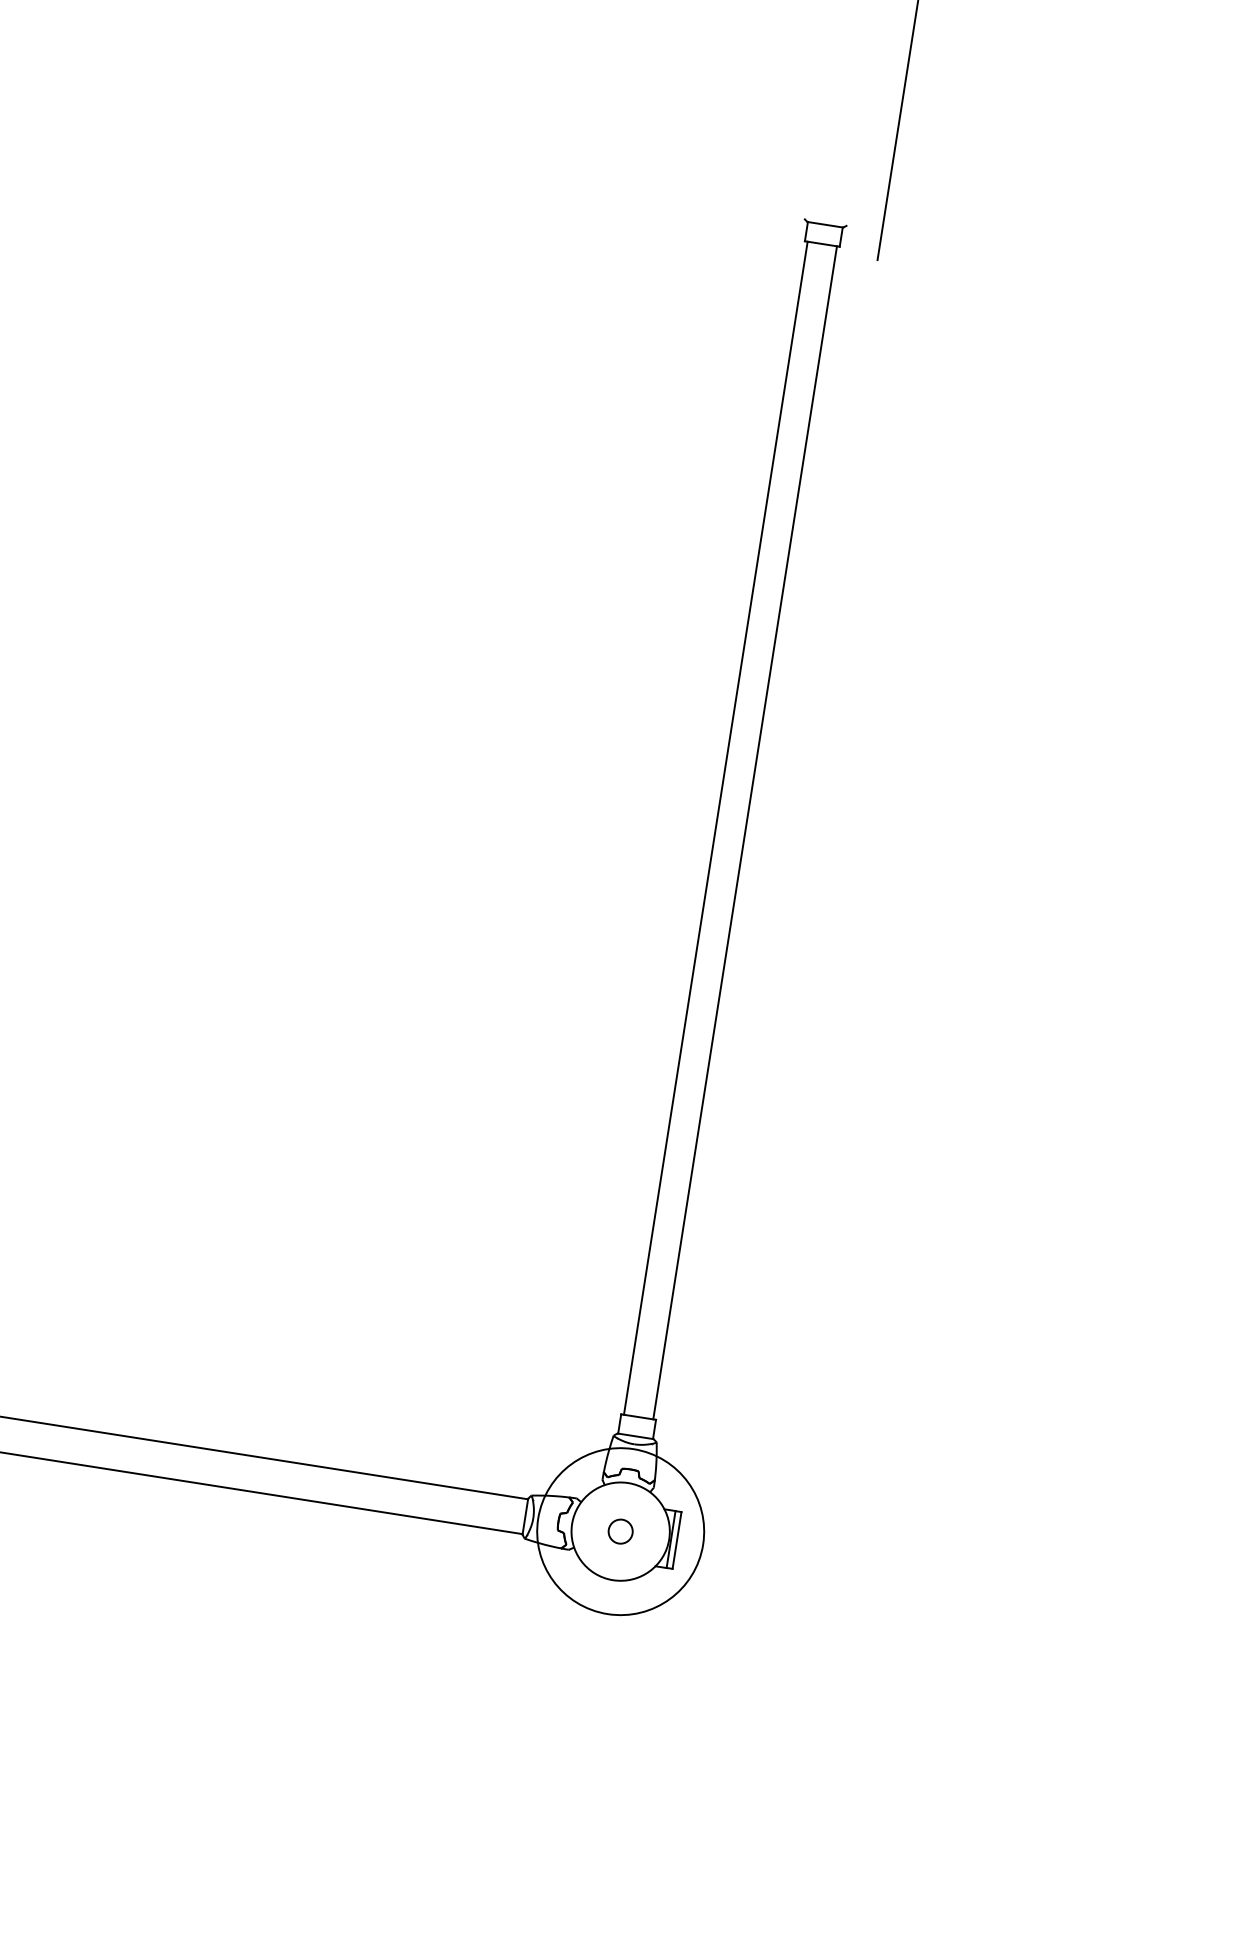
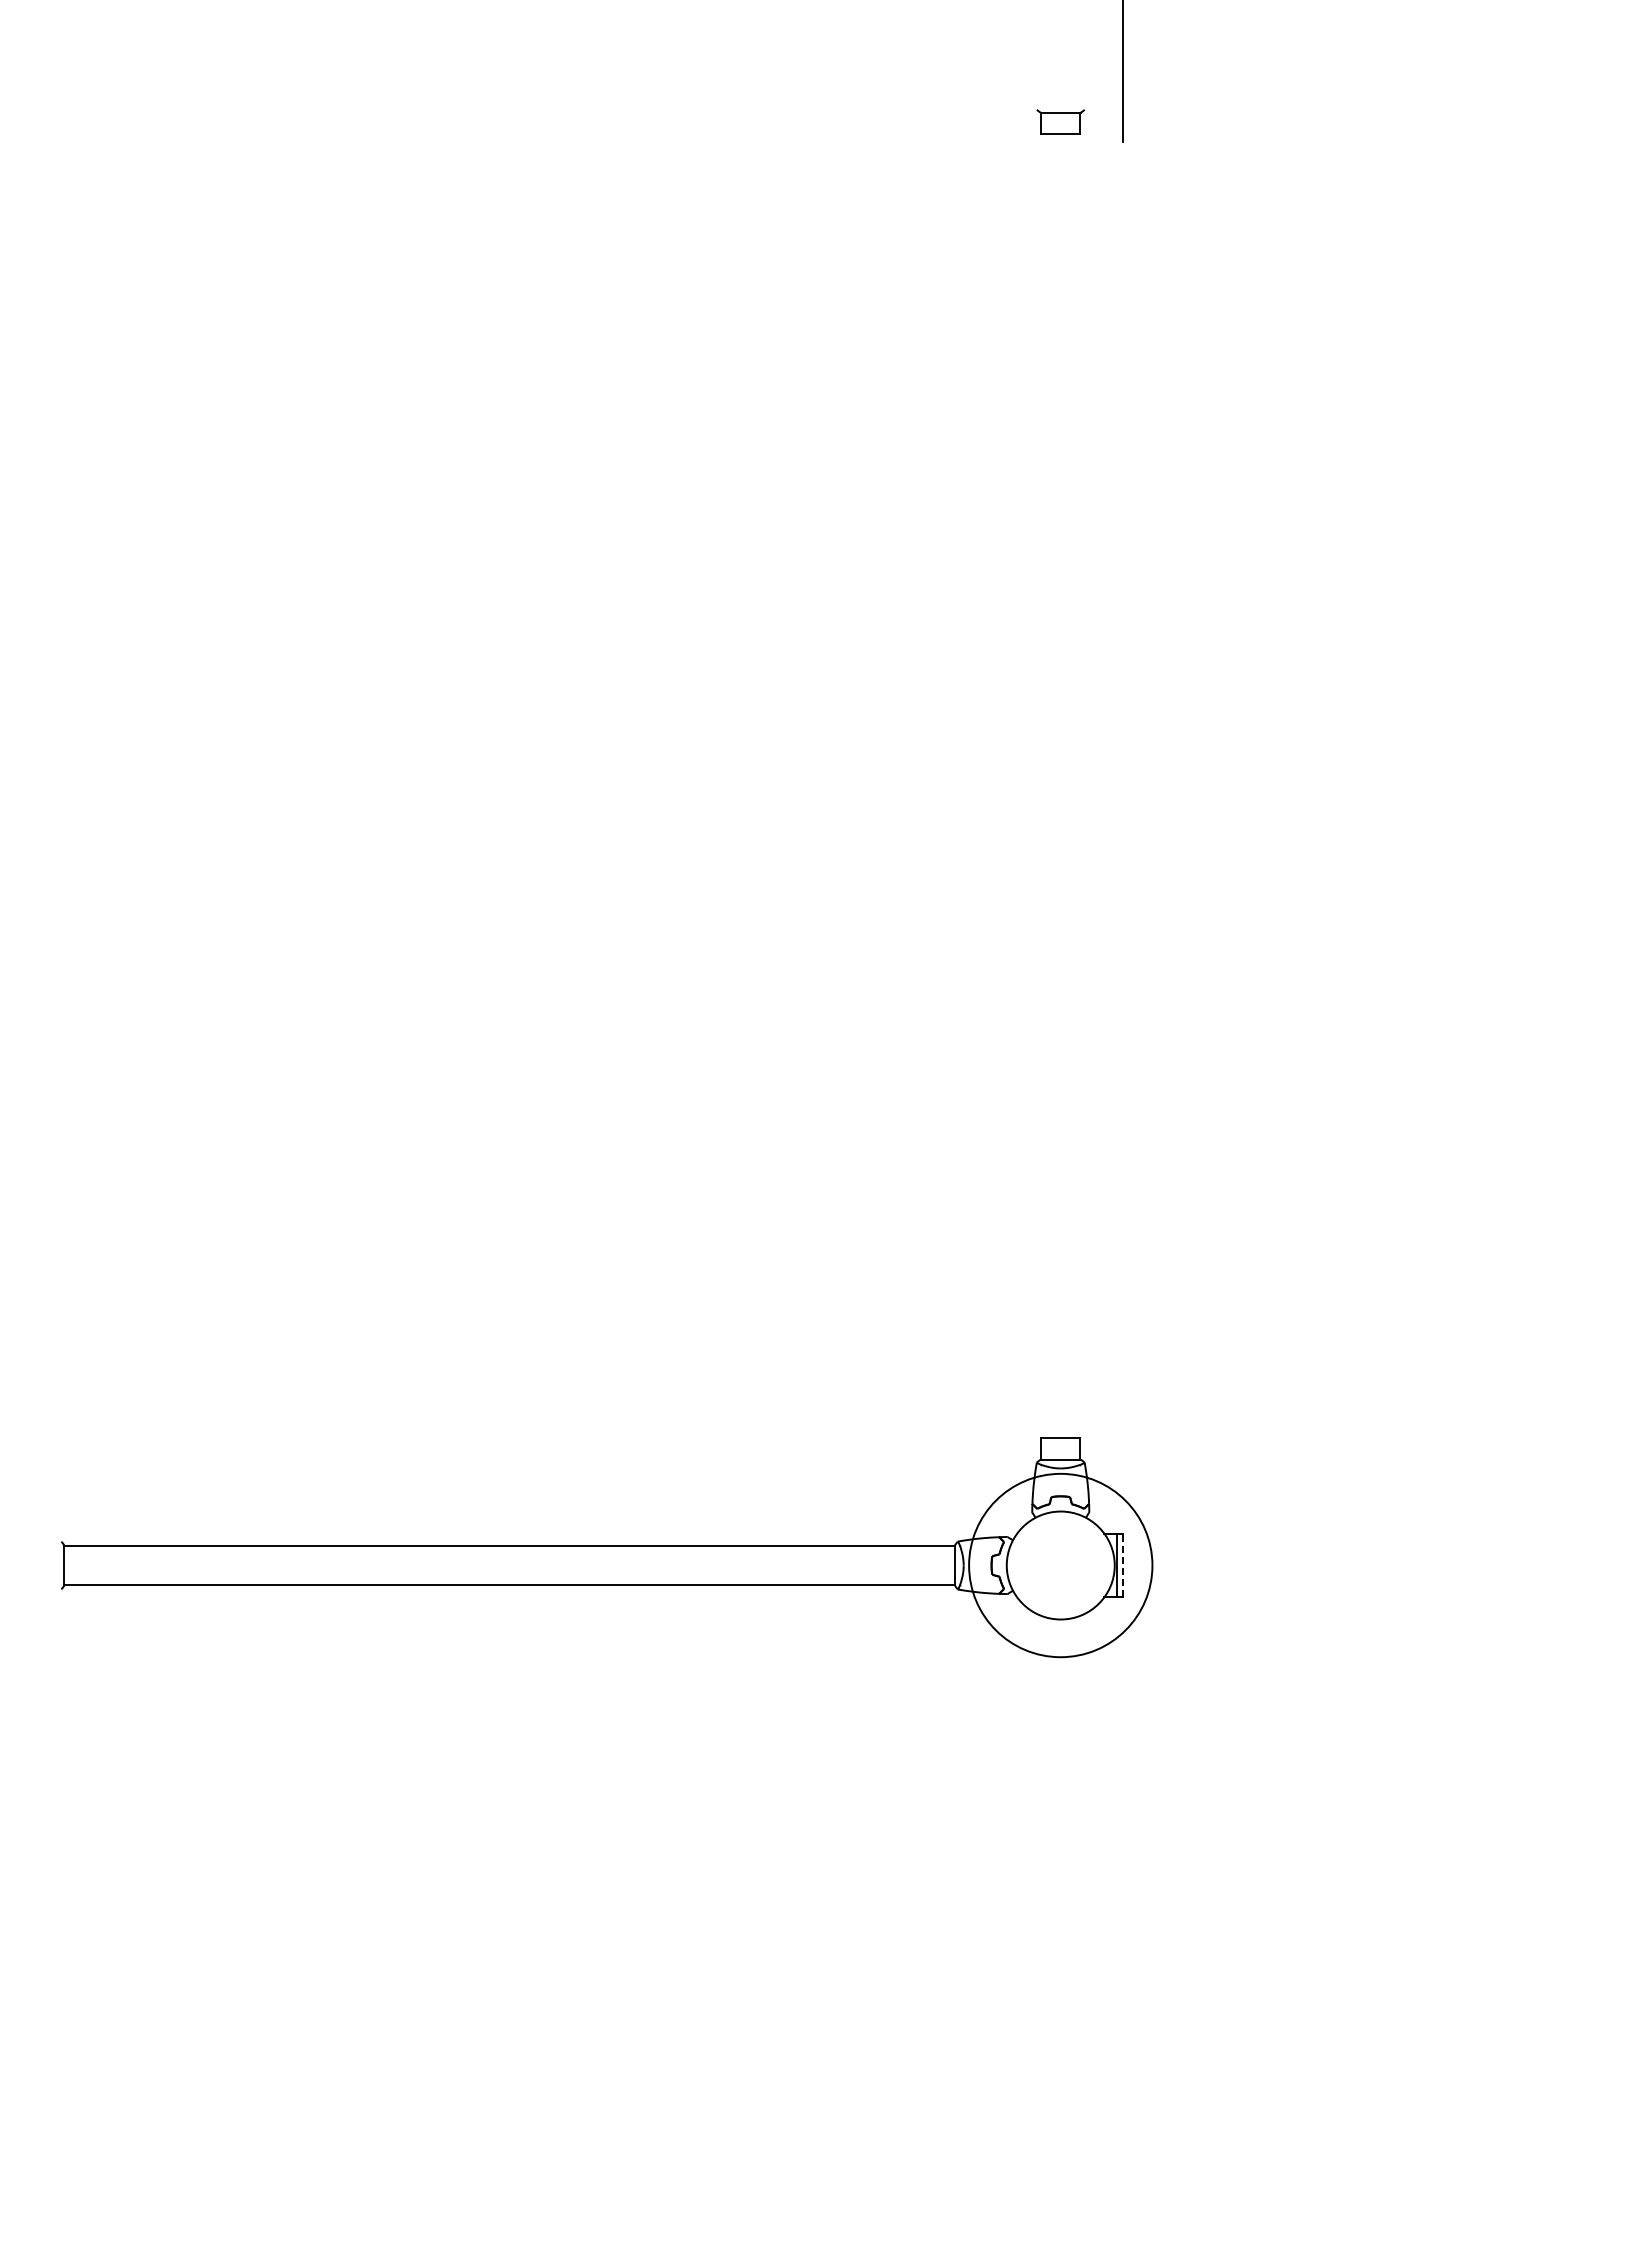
line: (715, 828) -> (1044, 786), removed
line: (745, 833) -> (1077, 786), removed
circle: (620, 1531) -> (1060, 1565), removed
line: (677, 1540) -> (1123, 1565), solid -> dashed

